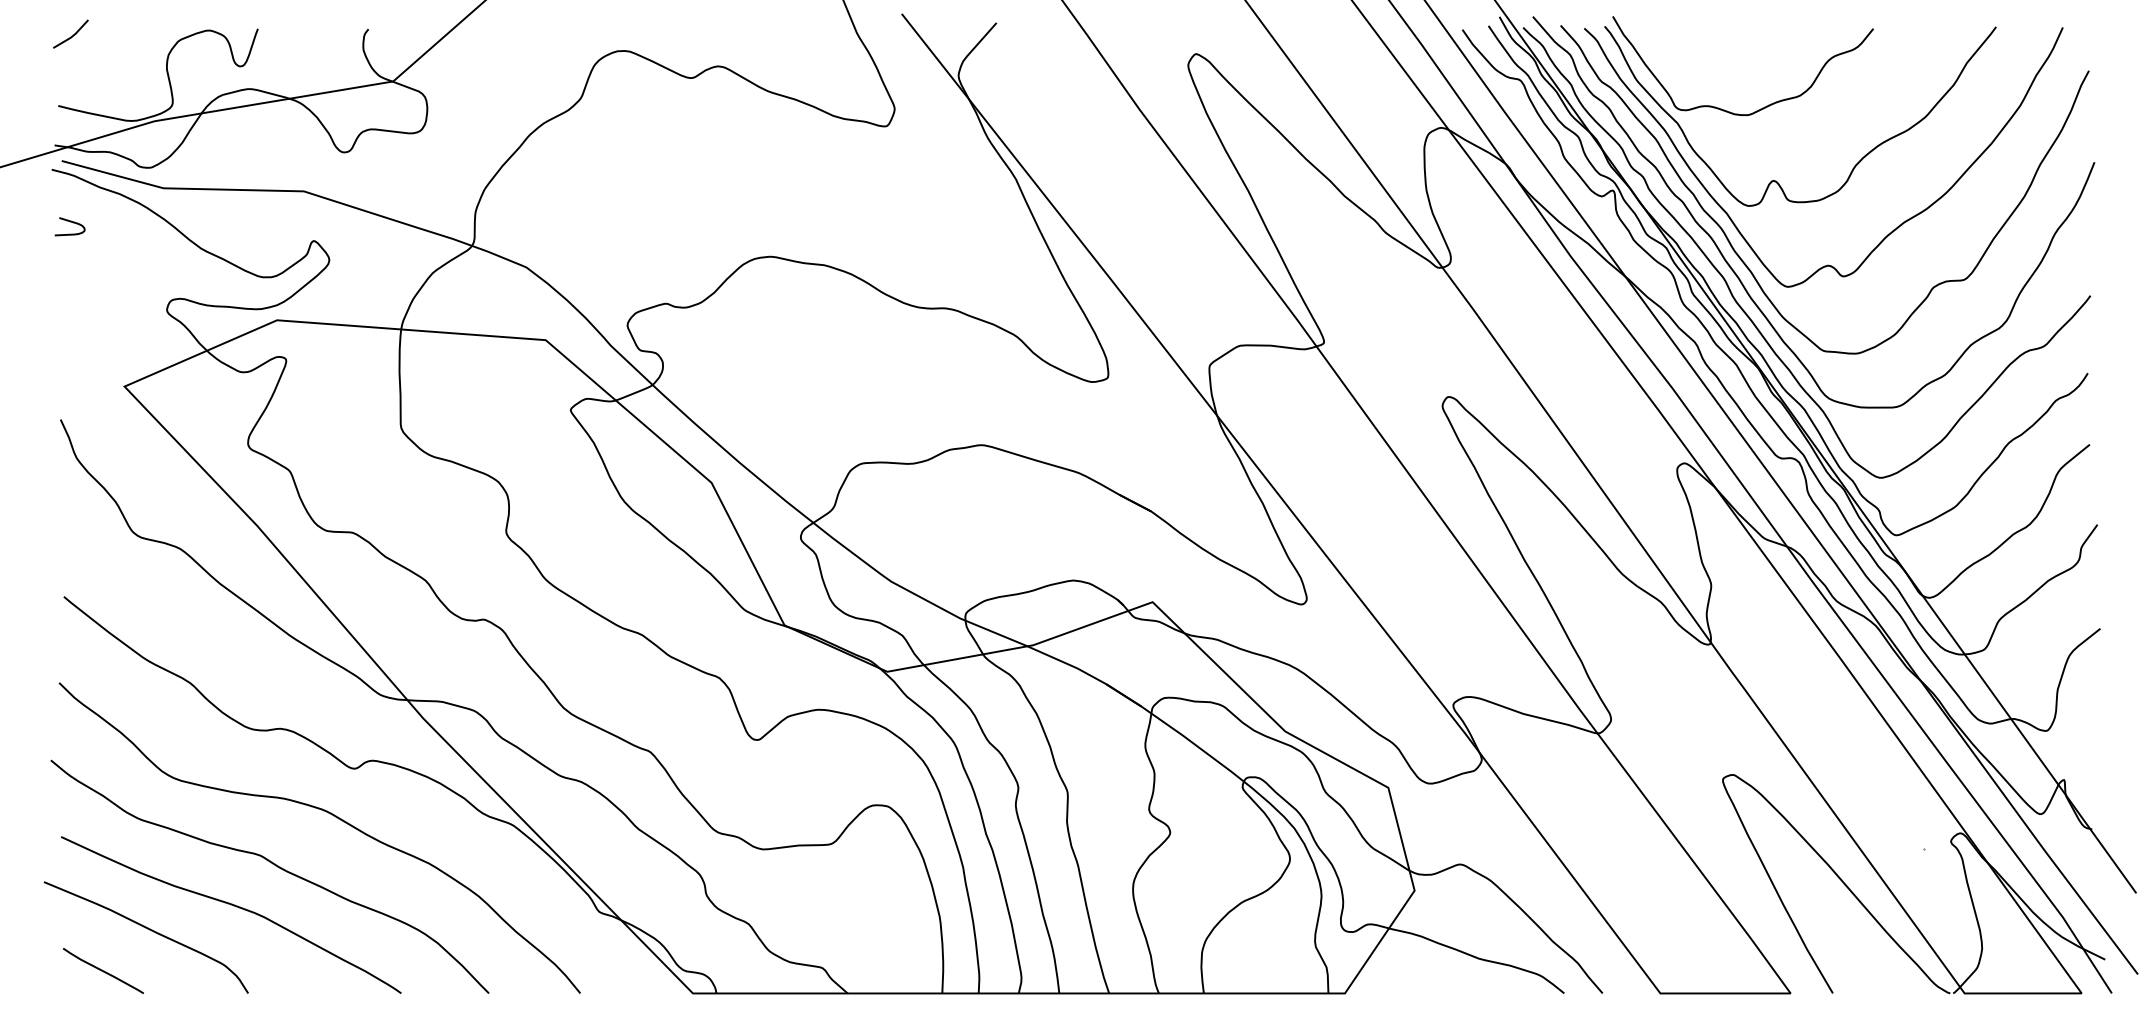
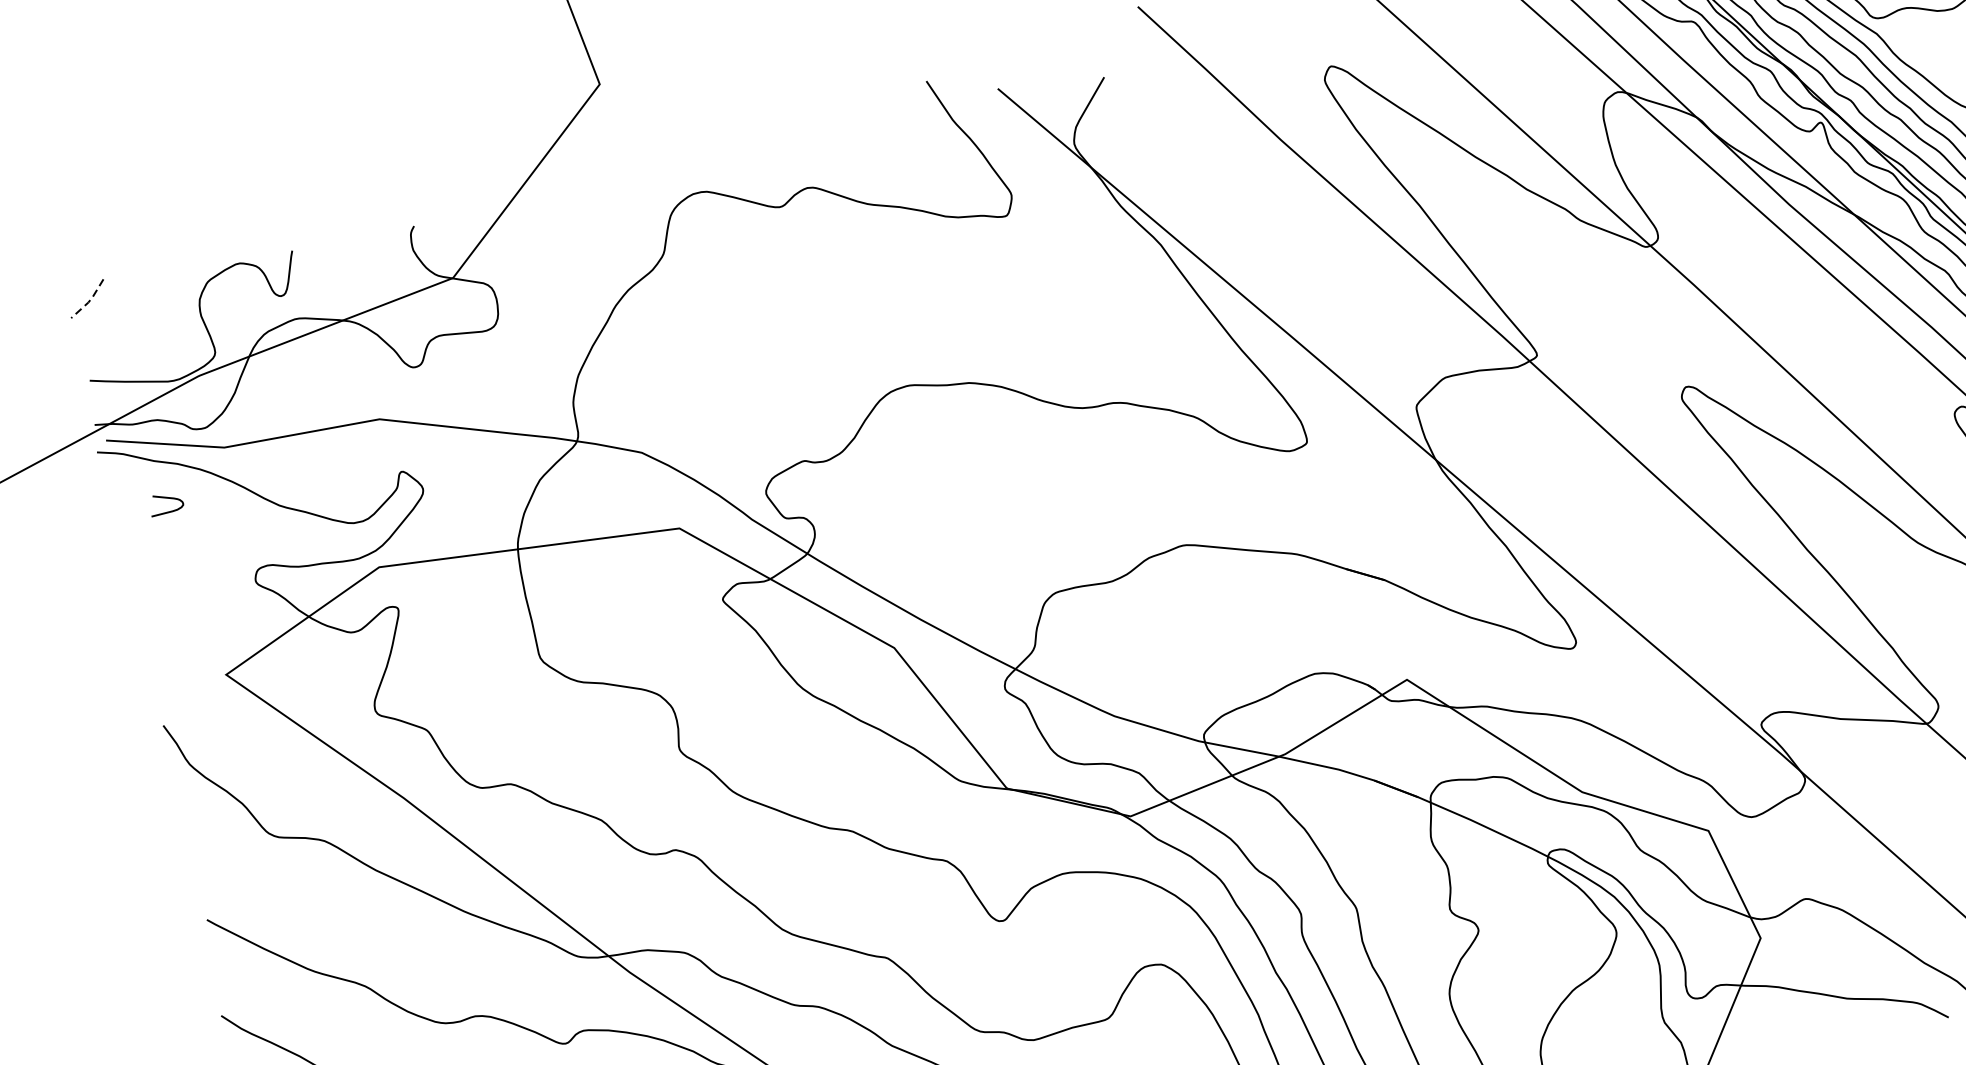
line: (72, 36) -> (89, 301), solid -> dashed
curve: (70, 222) -> (165, 498), moved

